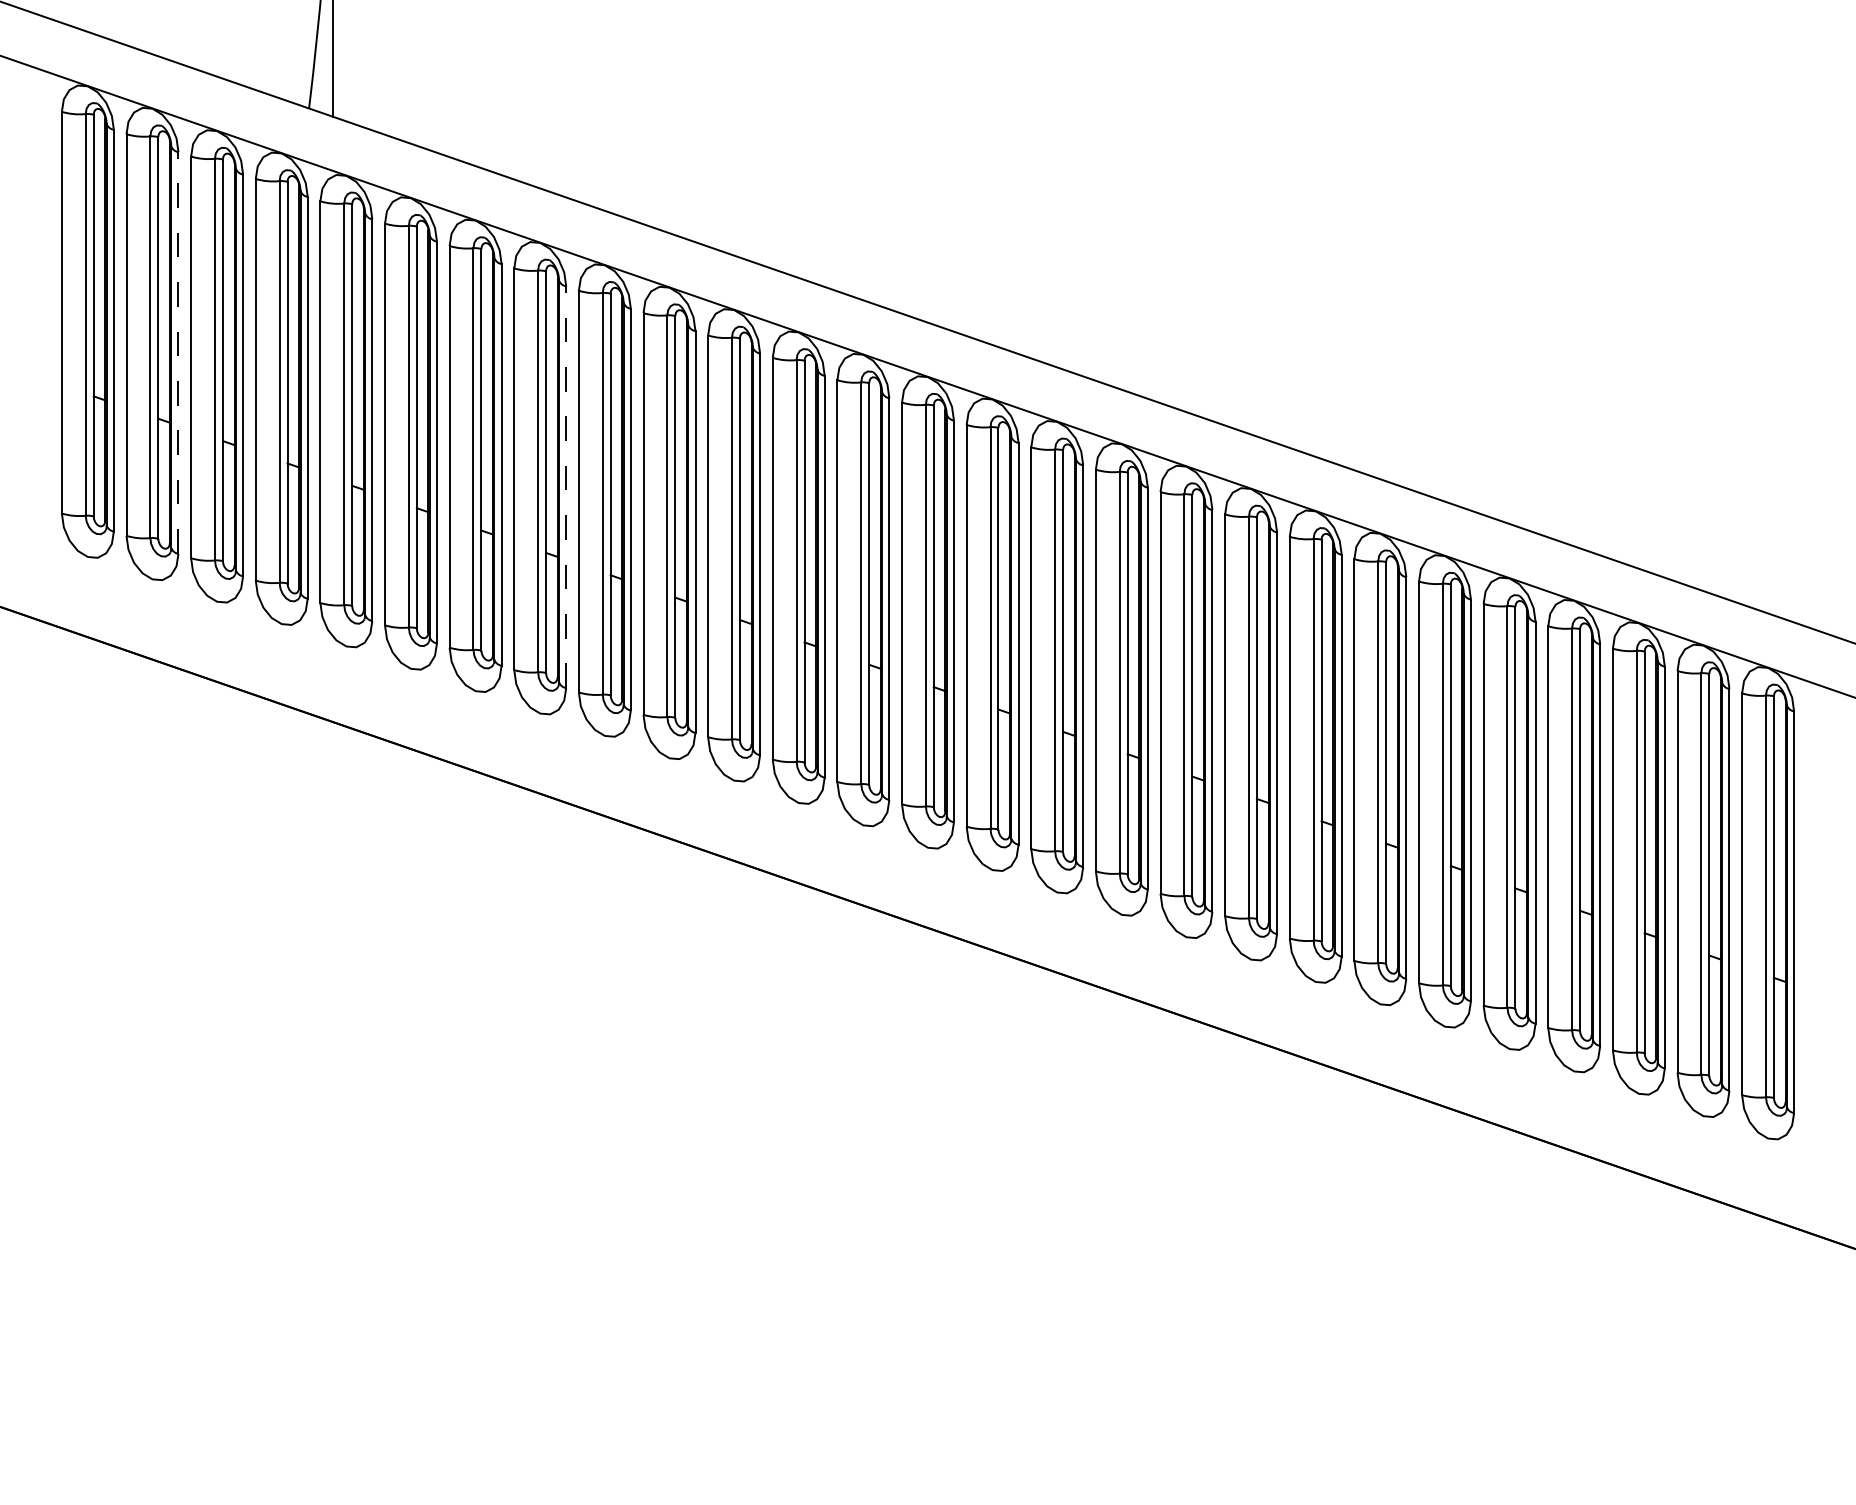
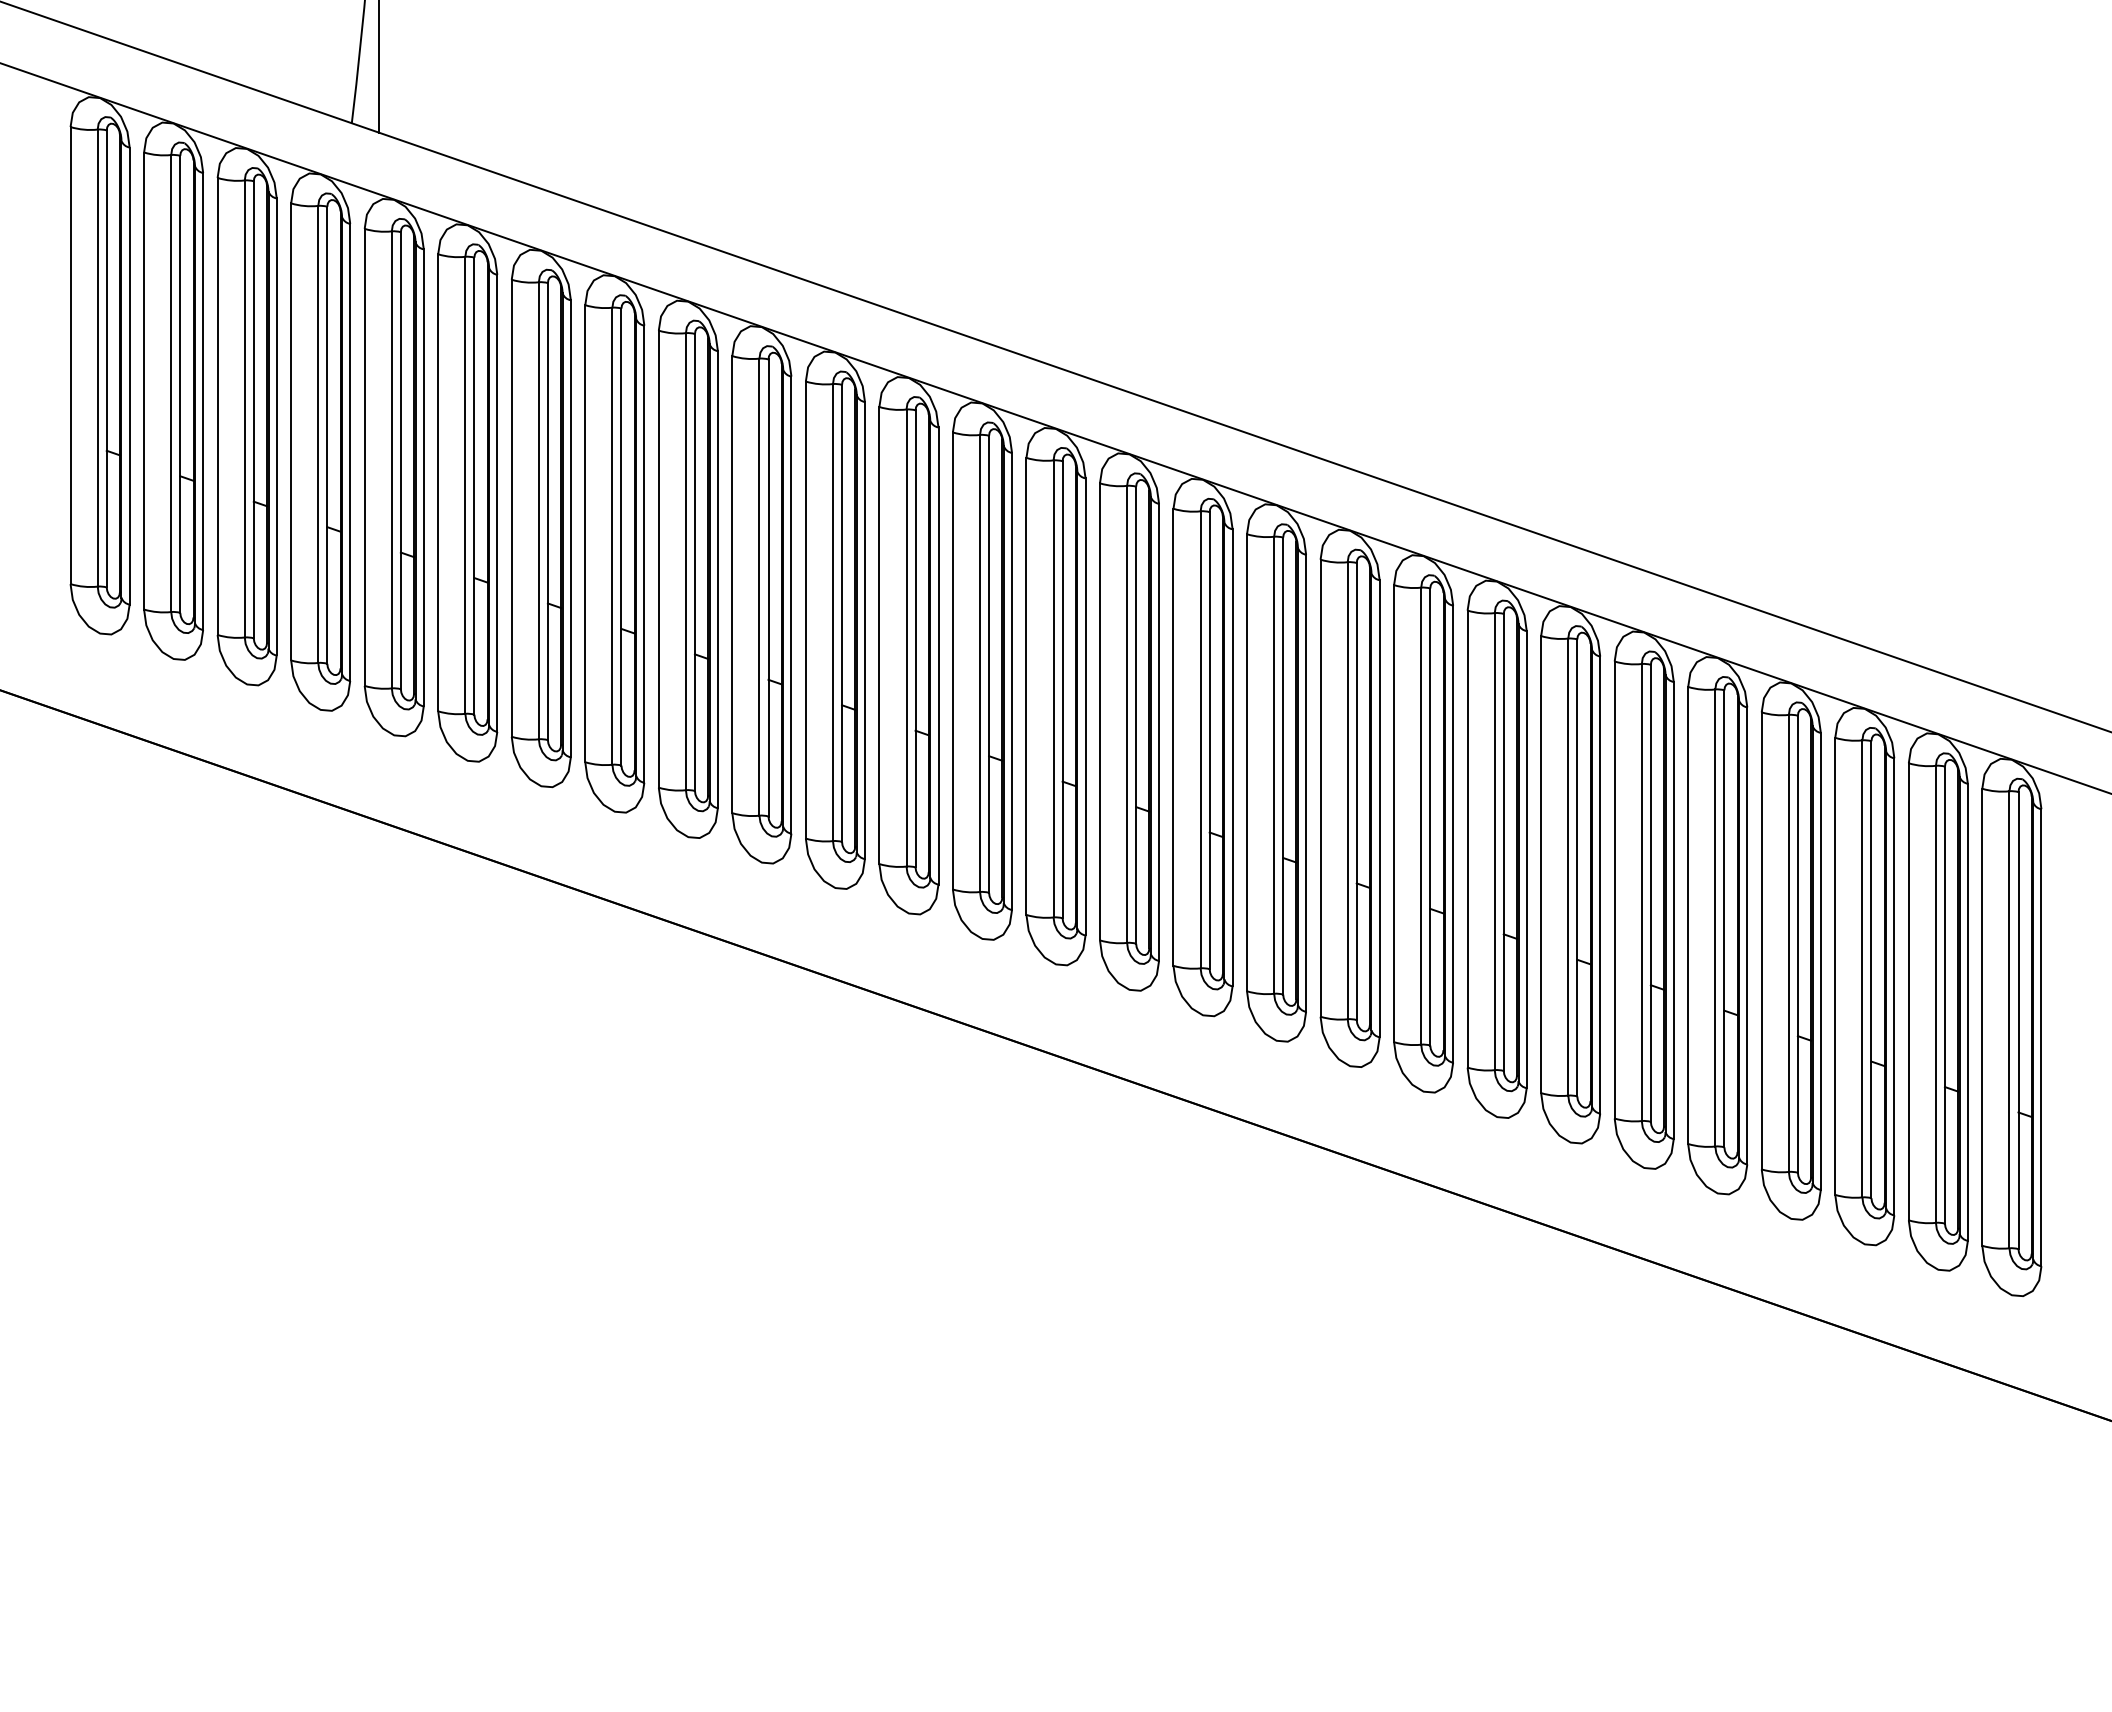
line: (178, 353) -> (203, 401), dashed -> solid
line: (566, 487) -> (644, 554), dashed -> solid

